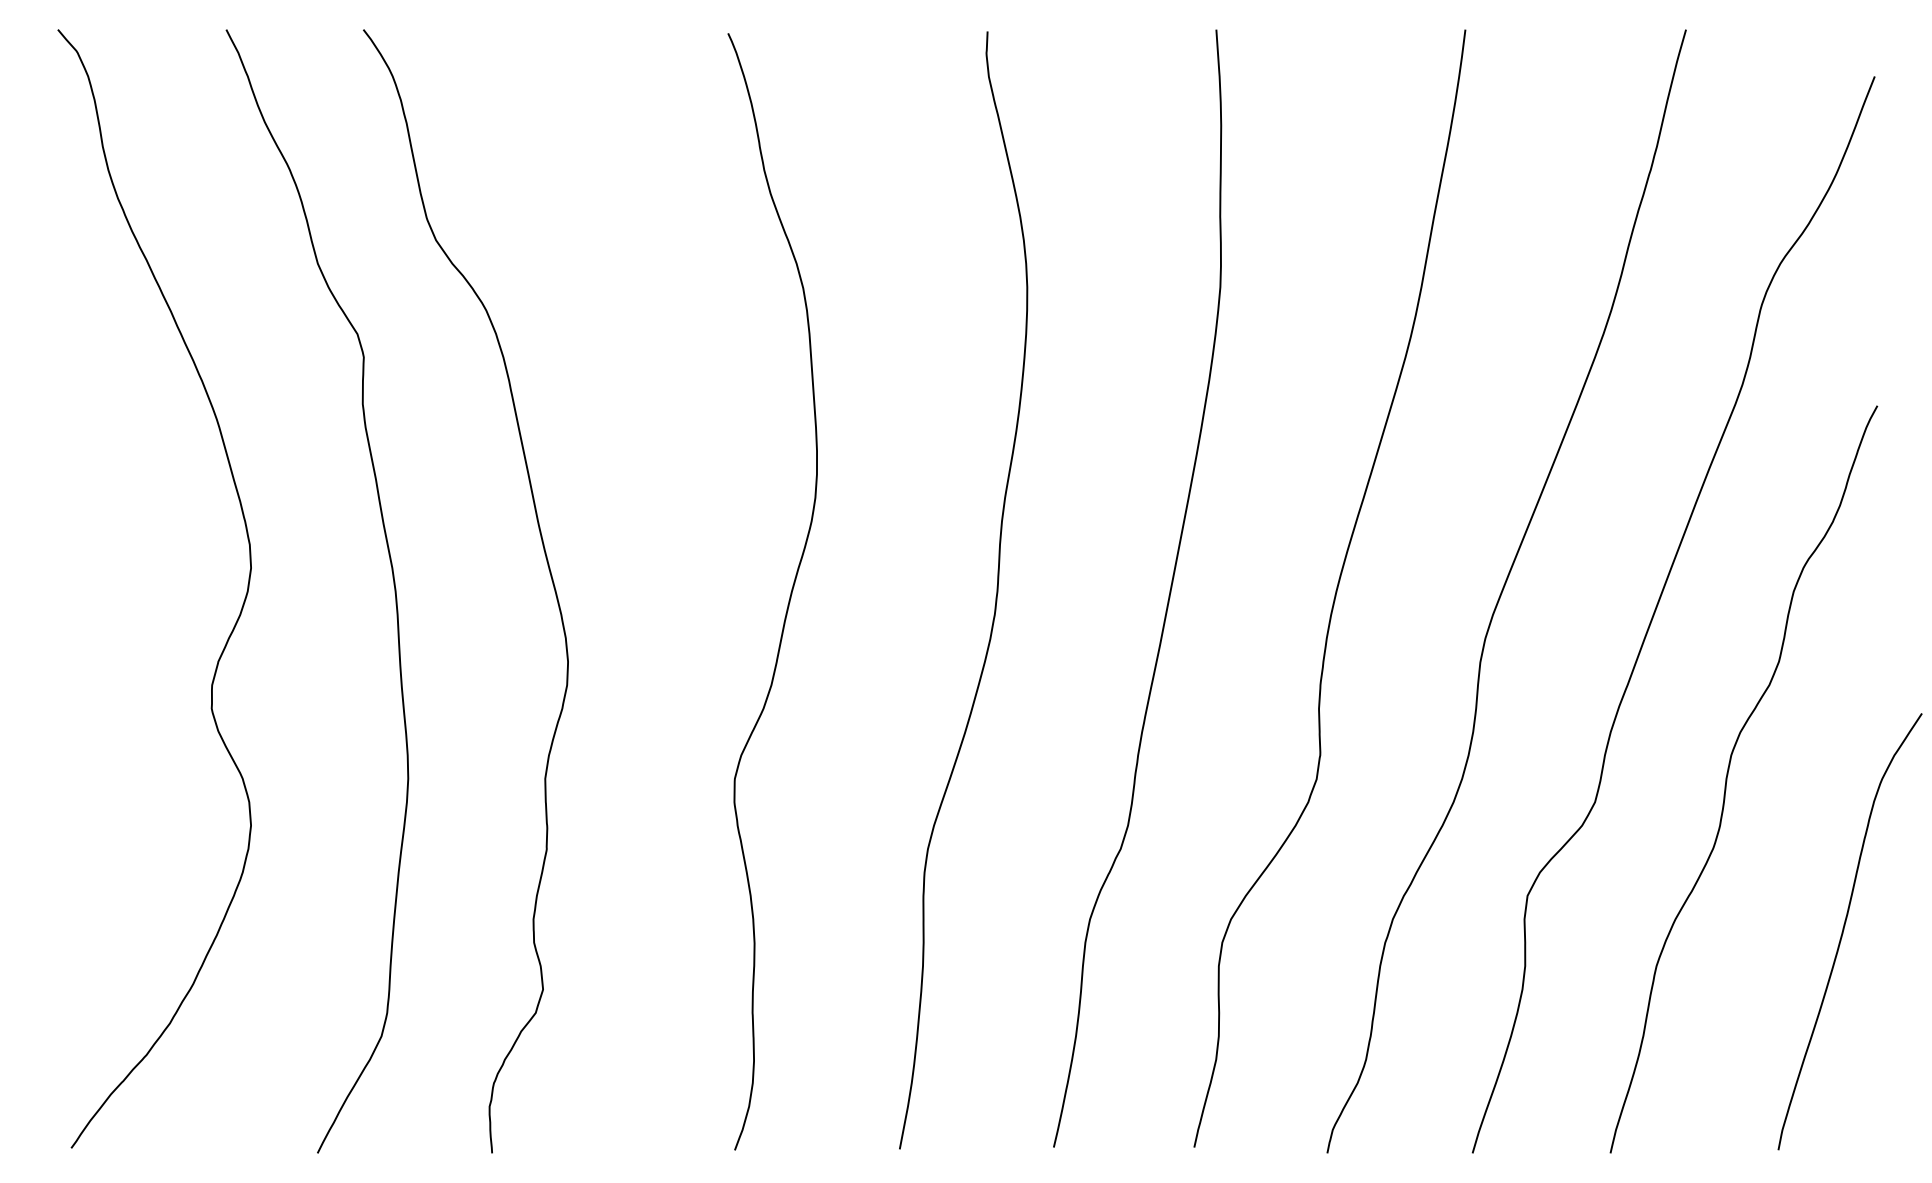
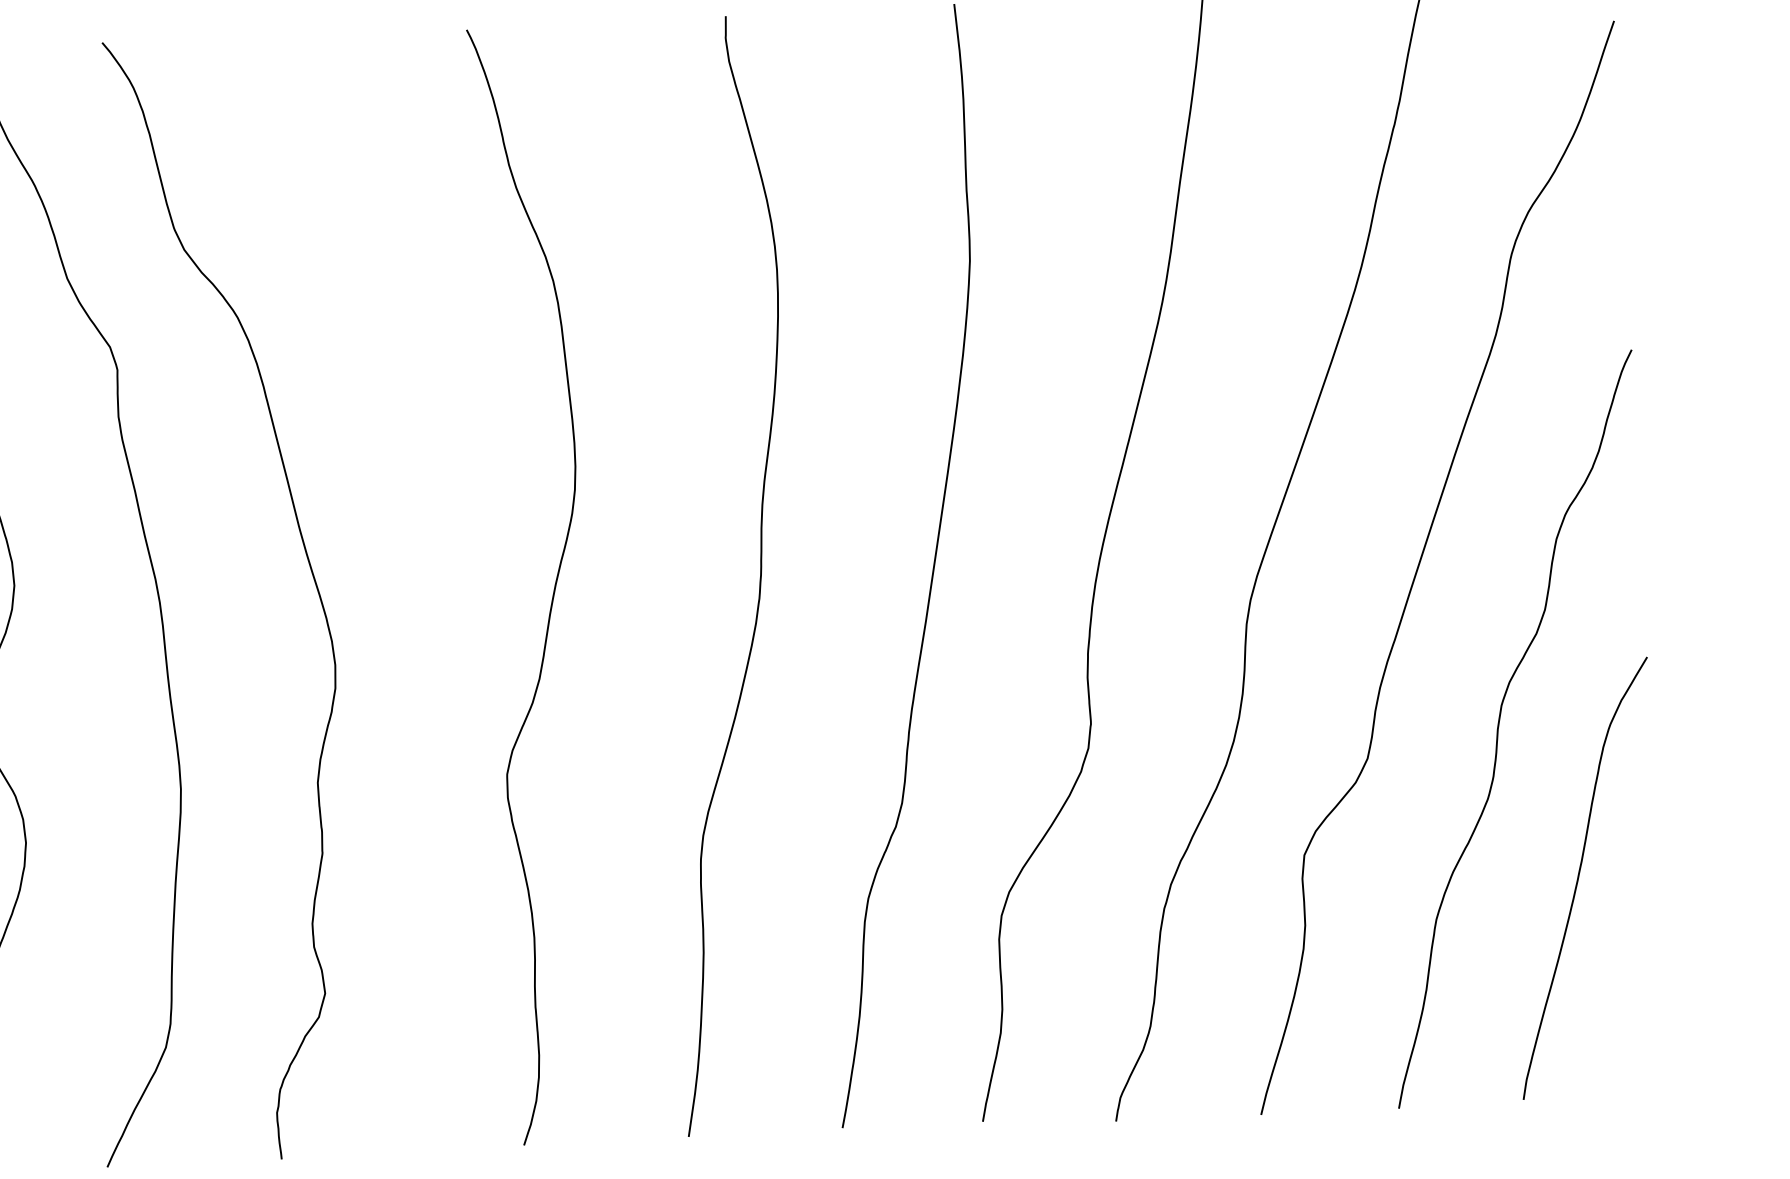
curve: (1844, 930) -> (1579, 877), moved

